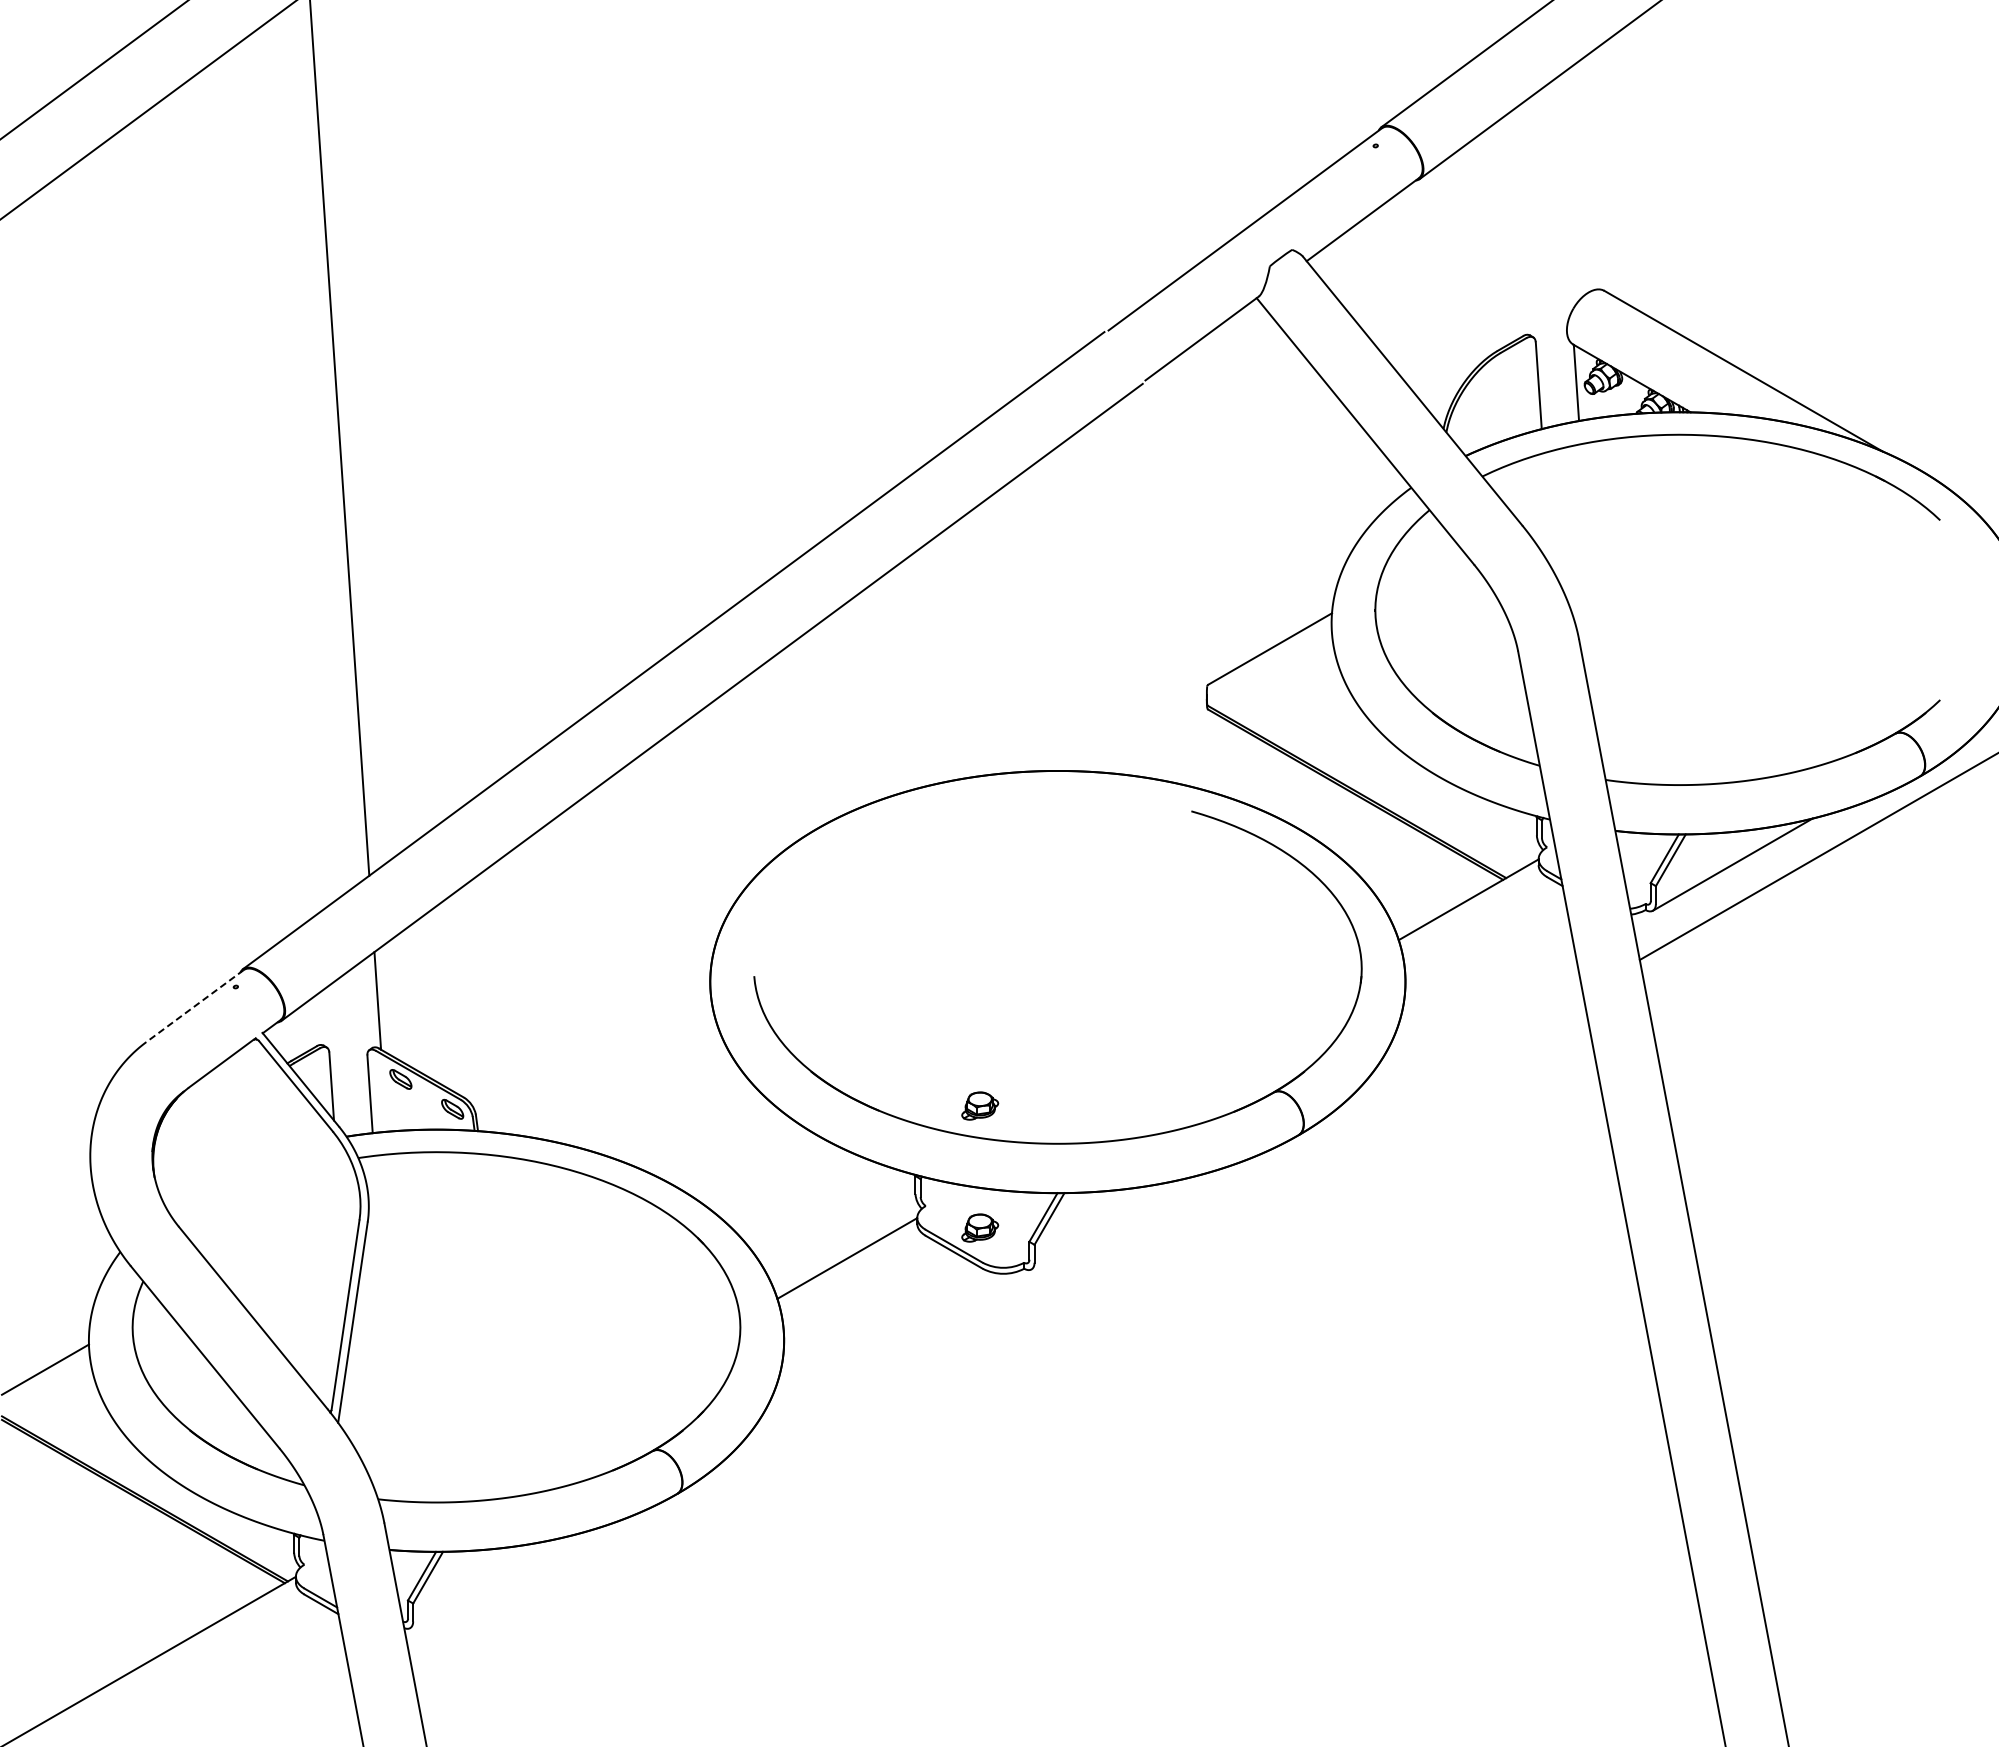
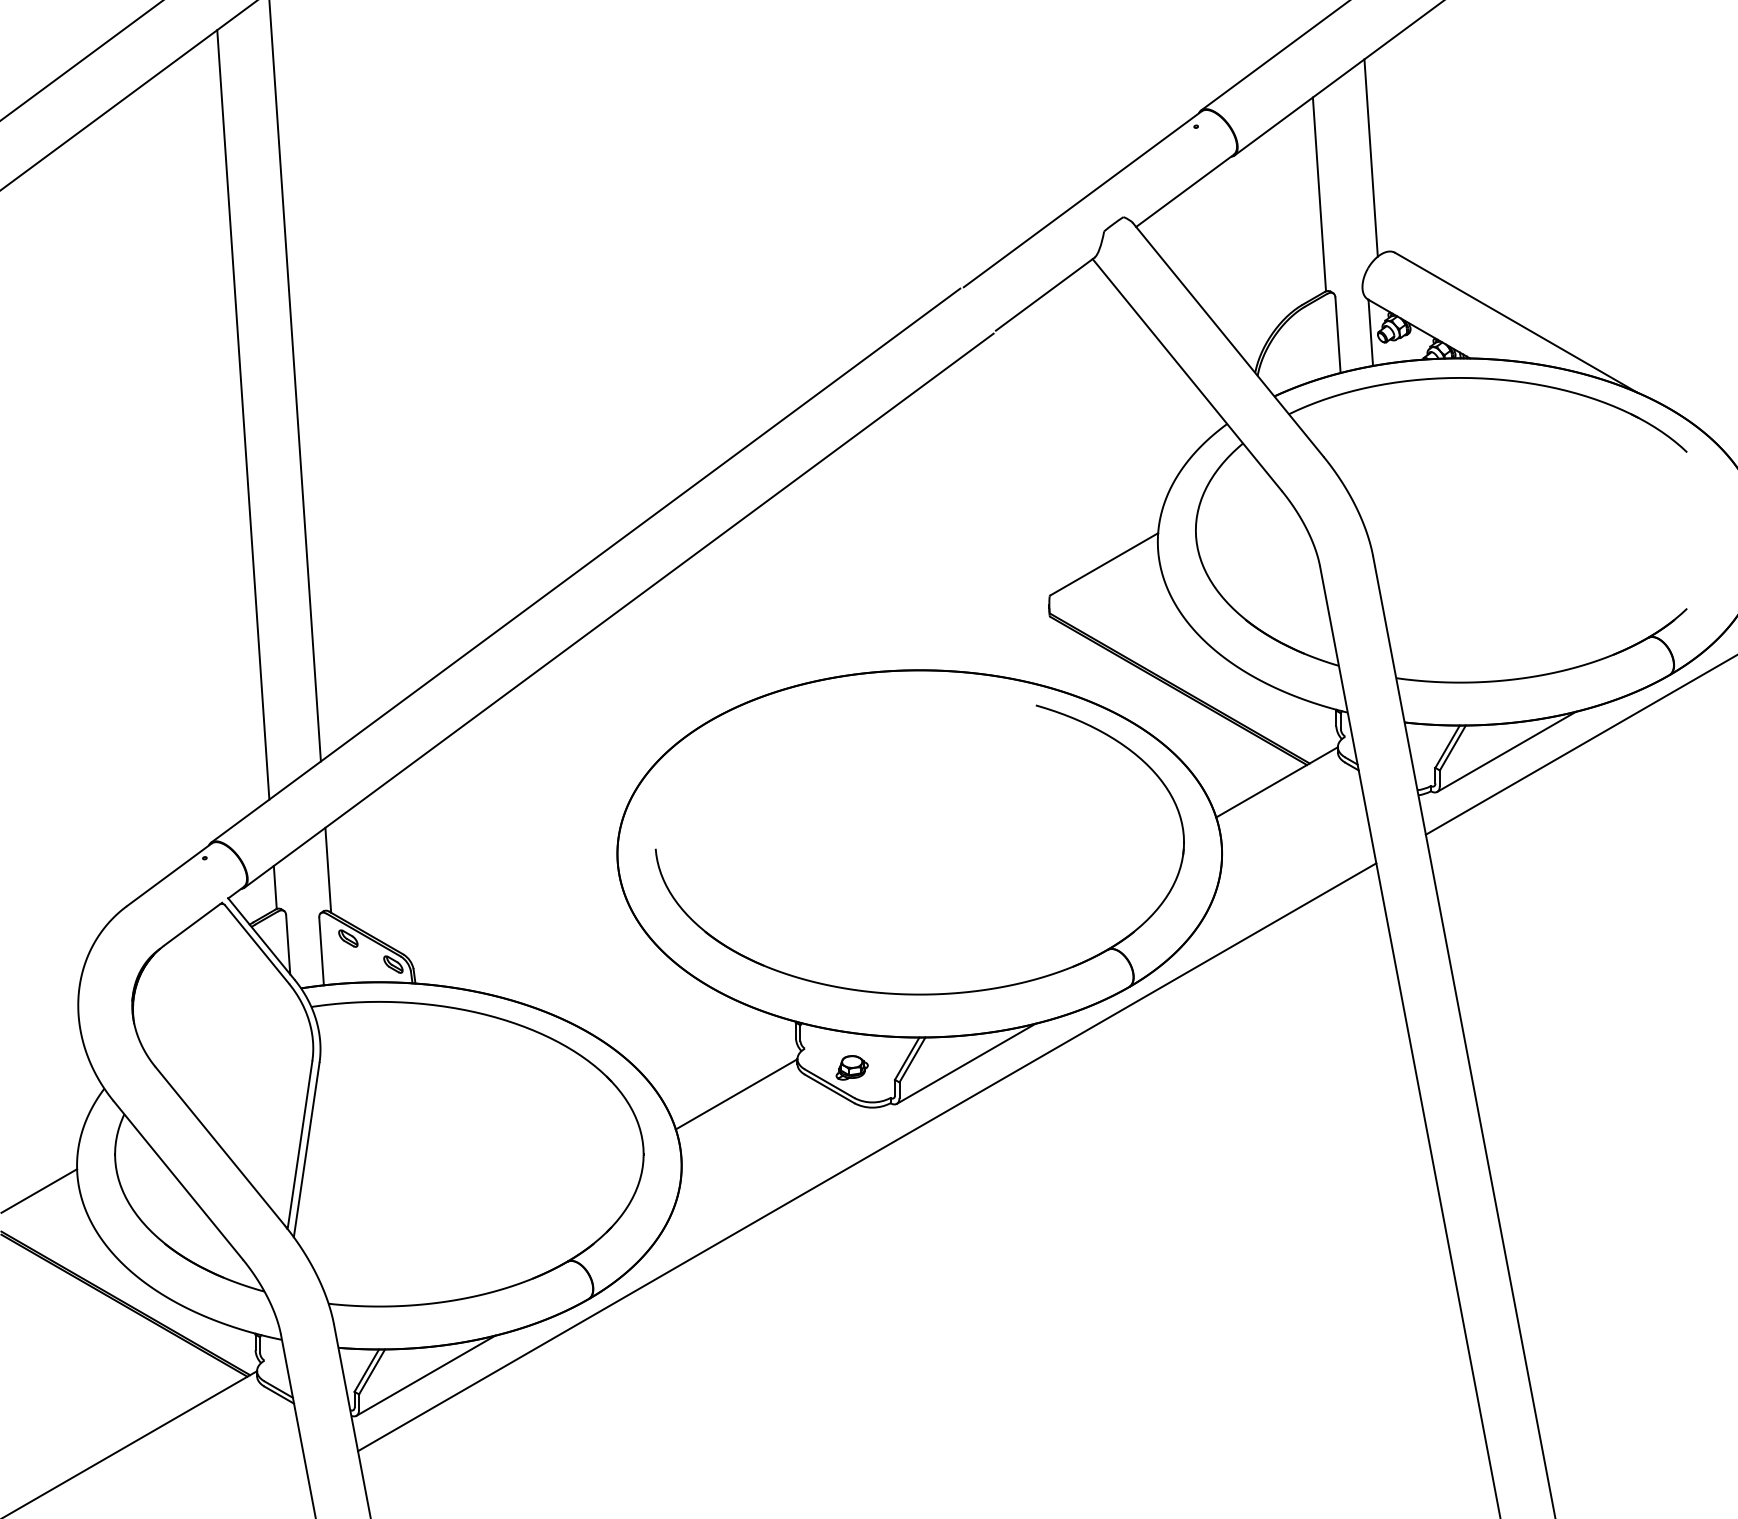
line: (1576, 181) -> (1370, 157), added
line: (1517, 223) -> (1319, 194), added
line: (280, 476) -> (243, 414), added
line: (195, 1006) -> (169, 875), dashed -> solid
line: (316, 1020) -> (274, 887), added
part: (980, 1105) -> (852, 961), removed
line: (1111, 1223) -> (966, 1063), added
line: (996, 1330) -> (866, 1156), added
line: (489, 1581) -> (425, 1375), added

